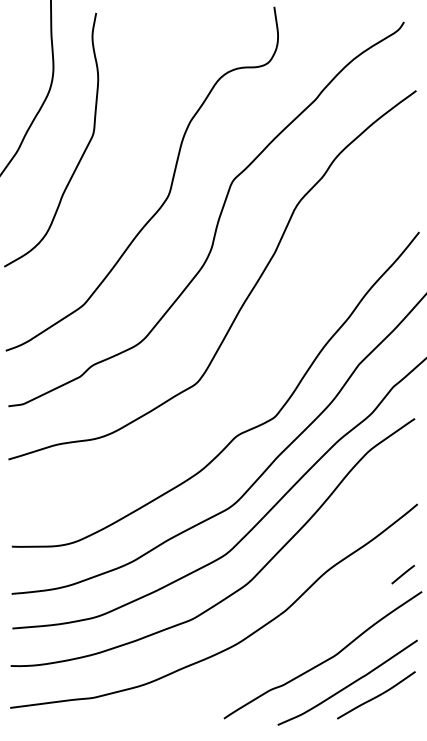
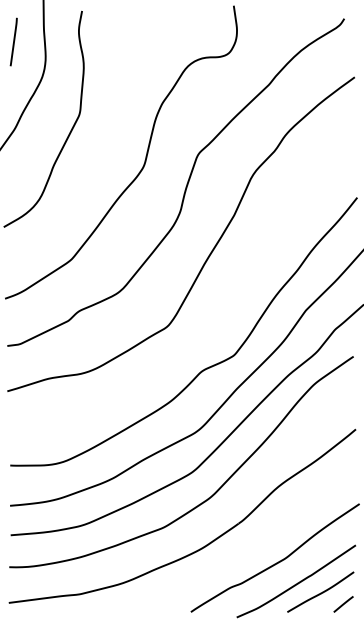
line: (15, 48) -> (13, 41), added
line: (403, 574) -> (343, 604), moved

